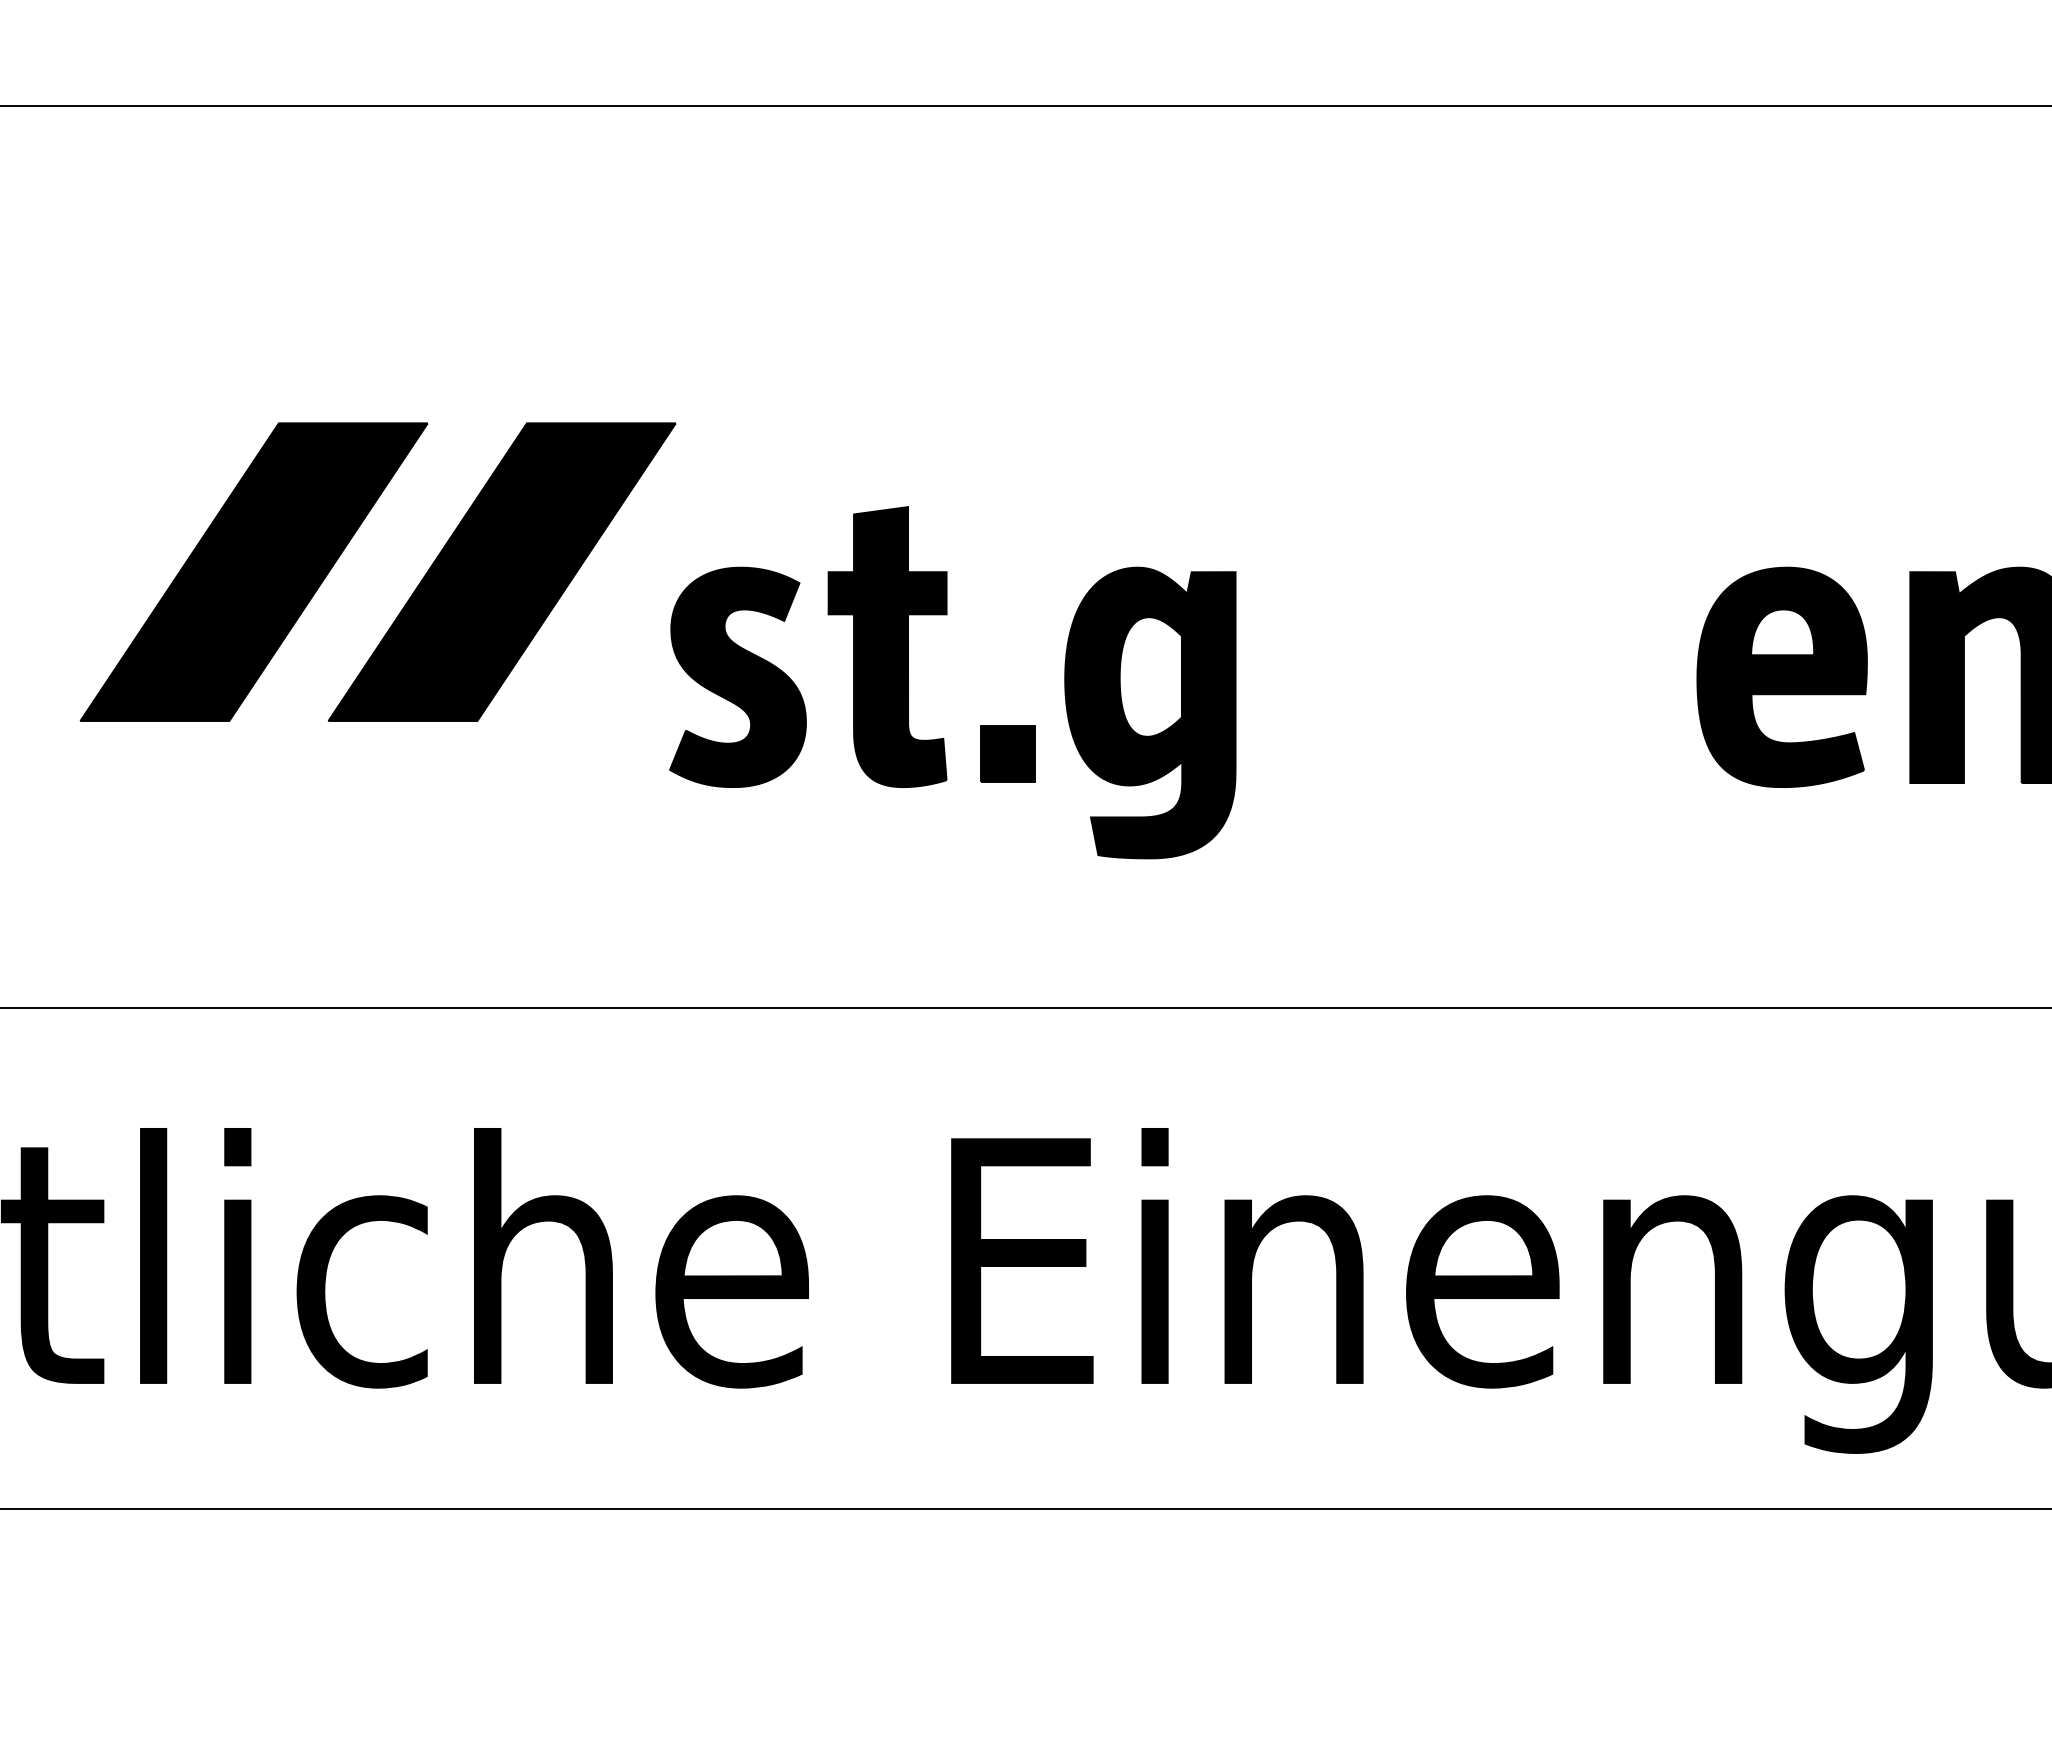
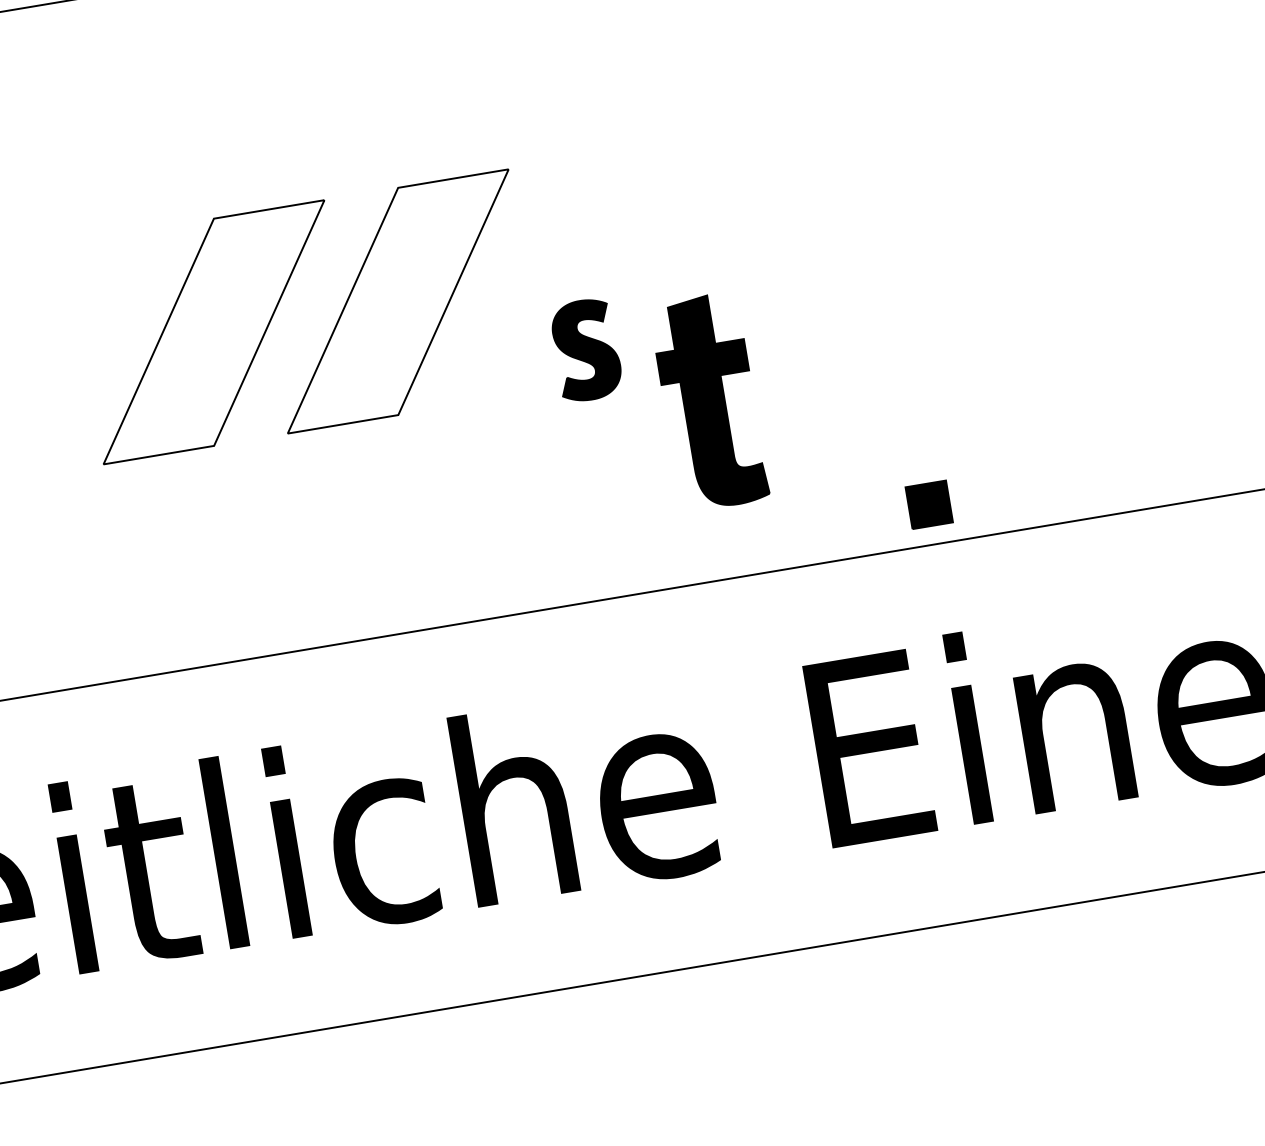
fill: (253, 572) -> (213, 332), removed
fill: (501, 572) -> (397, 301), removed
part: (887, 646) -> (709, 401), moved
part: (737, 676) -> (586, 349), size x0.6
part: (1150, 712) -> (897, 325), removed
part: (1007, 753) -> (928, 504), moved

